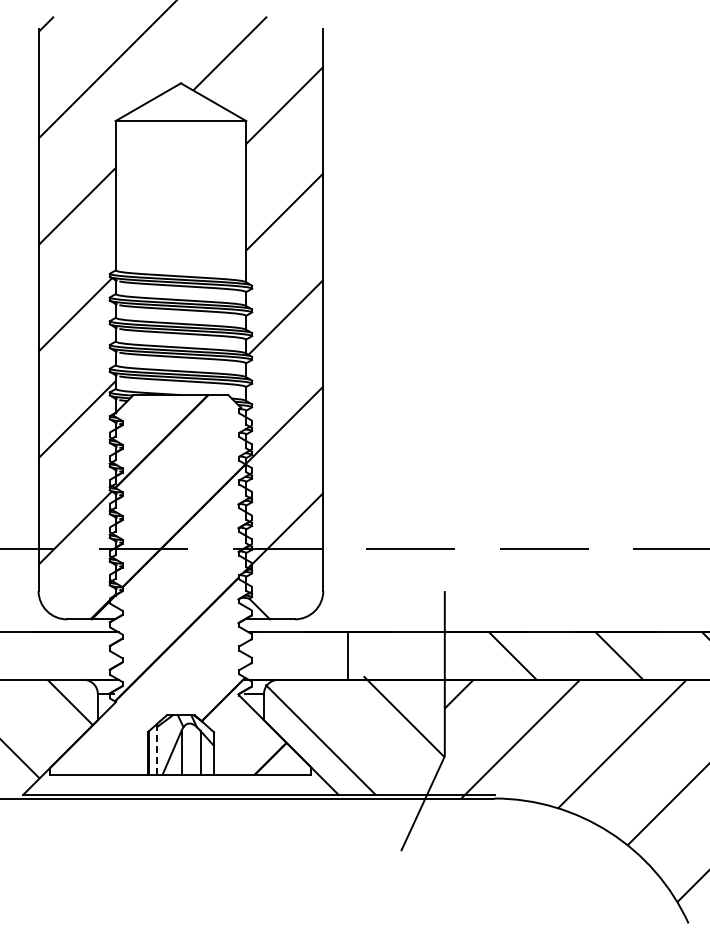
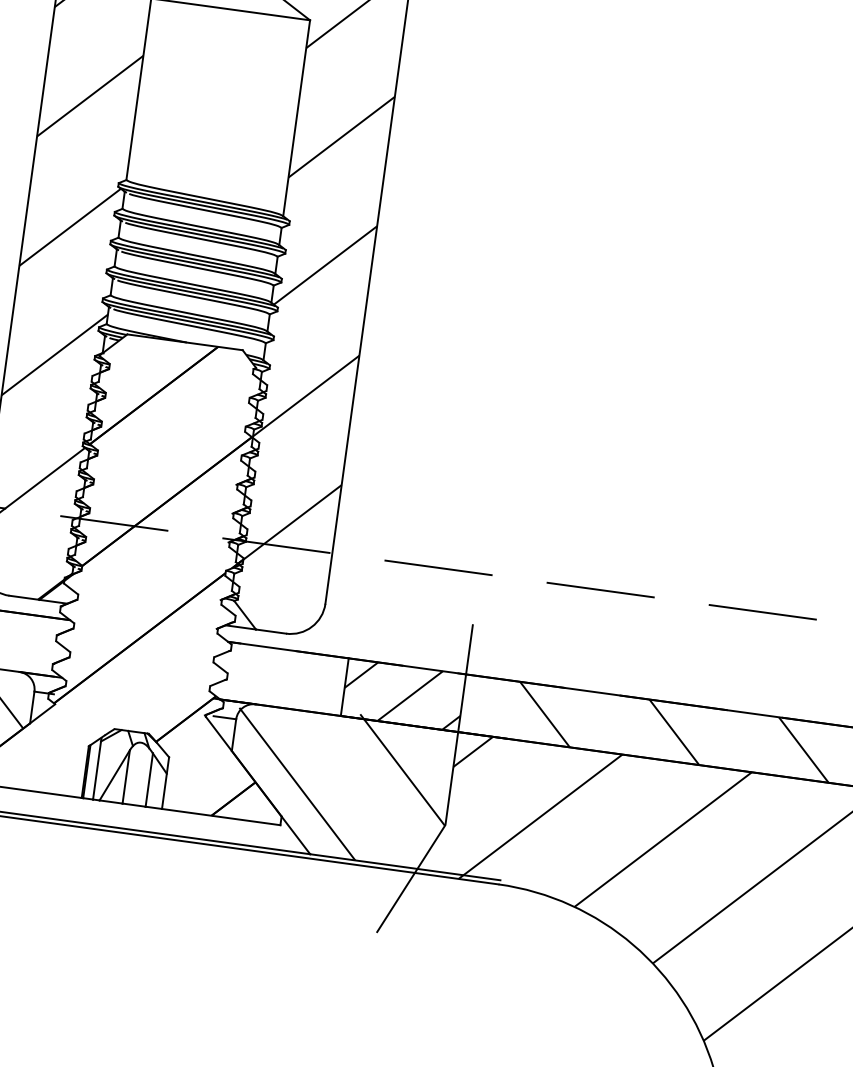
hatch: (396, 655) -> (403, 694), added
line: (157, 749) -> (97, 768), dashed -> solid

